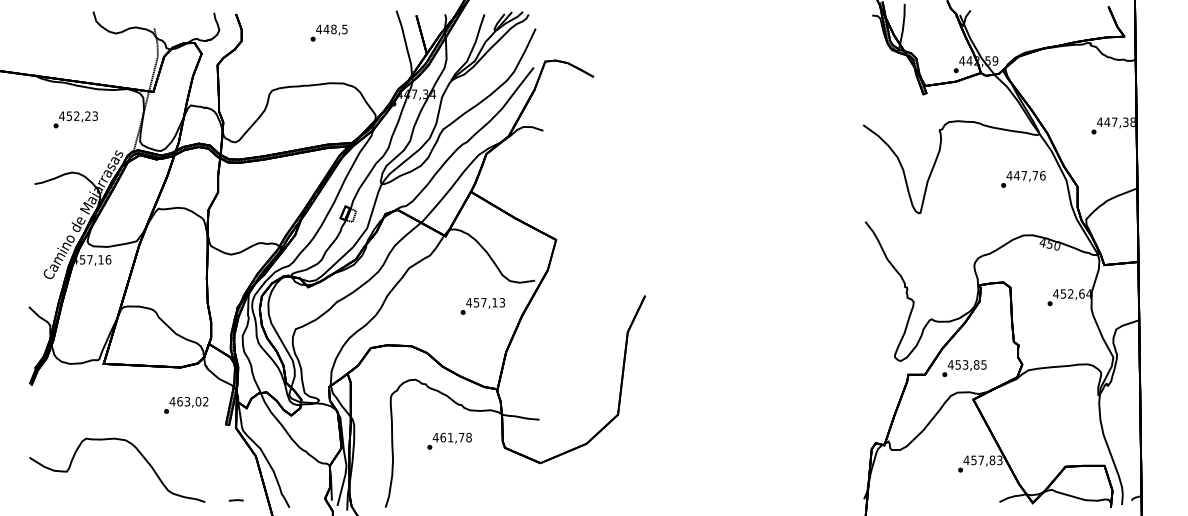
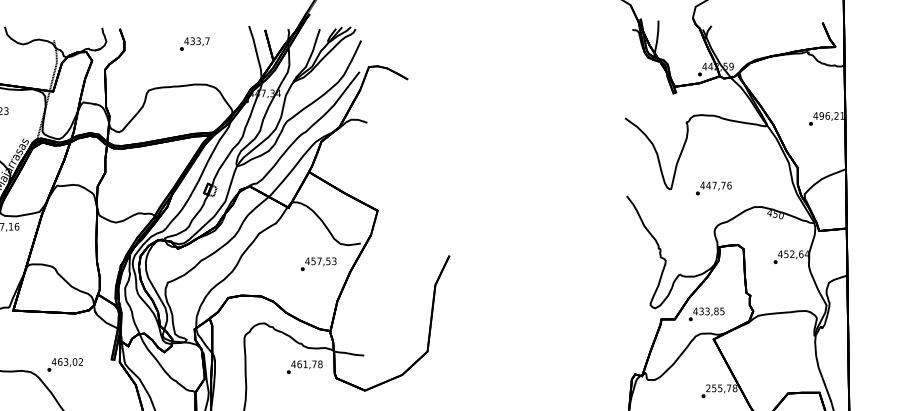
text: (335, 29) -> (199, 41), 448,5 -> 433,7
text: (1119, 122) -> (831, 116), 447,38 -> 496,21
text: (1023, 179) -> (713, 188), moved
text: (494, 302) -> (328, 261), 457,13 -> 457,53
text: (957, 364) -> (701, 311), 453,85 -> 433,85
text: (186, 404) -> (65, 364), moved
text: (449, 440) -> (304, 366), moved
text: (982, 460) -> (721, 388), 457,83 -> 255,78

